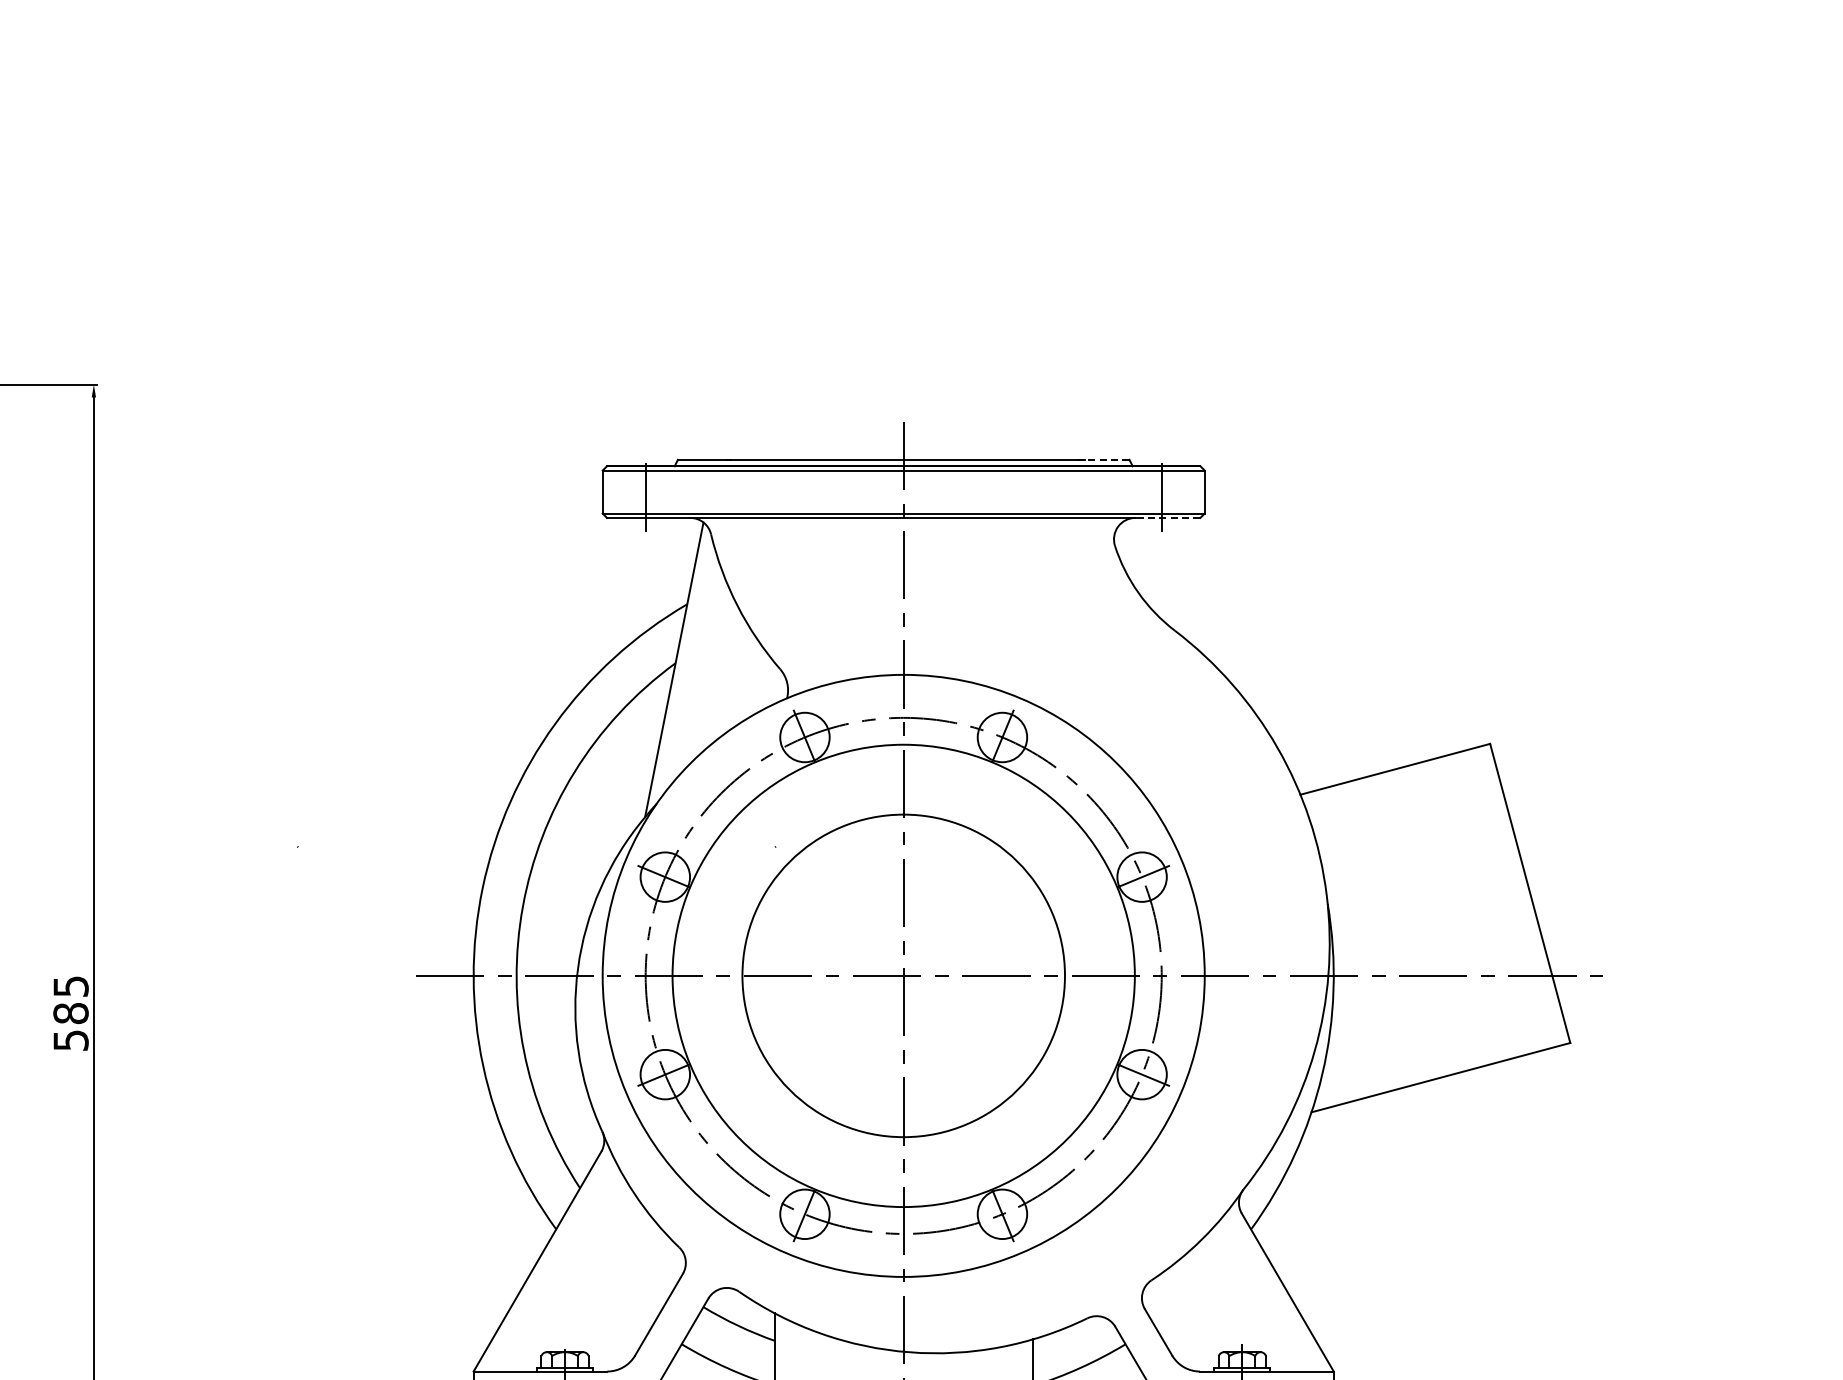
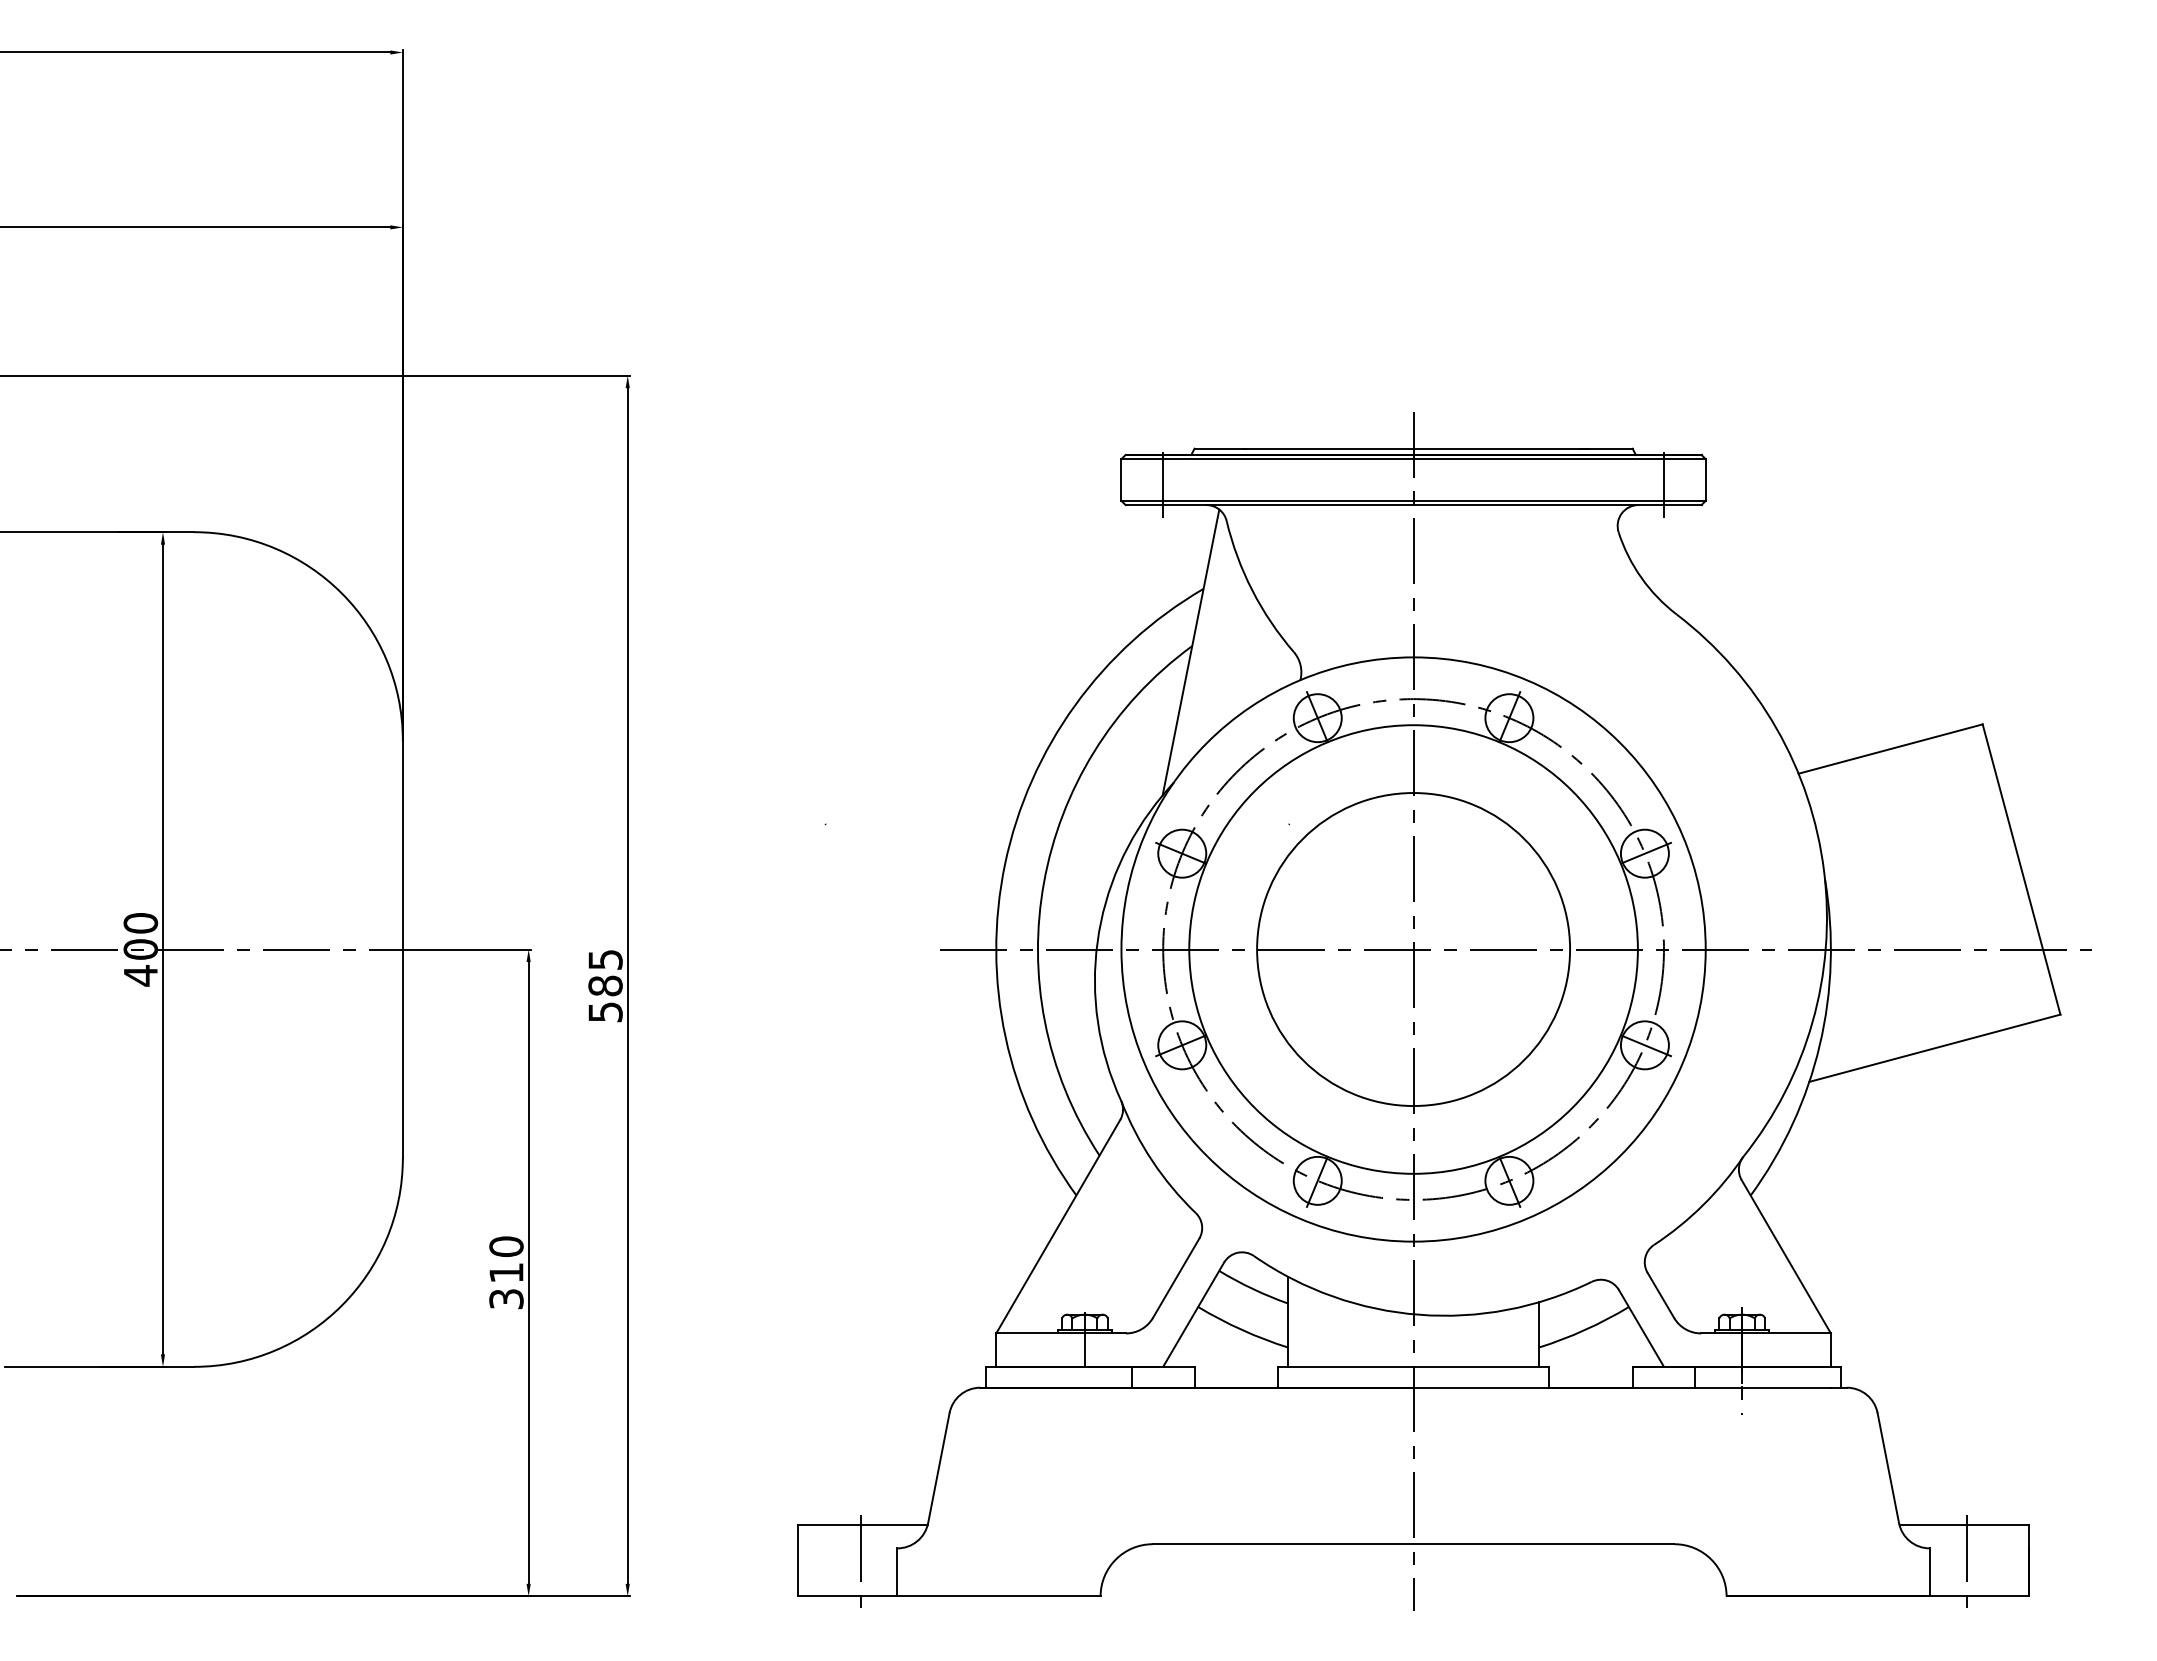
line: (1101, 459) -> (1605, 448), dashed -> solid
line: (1168, 518) -> (1670, 505), dashed -> solid

